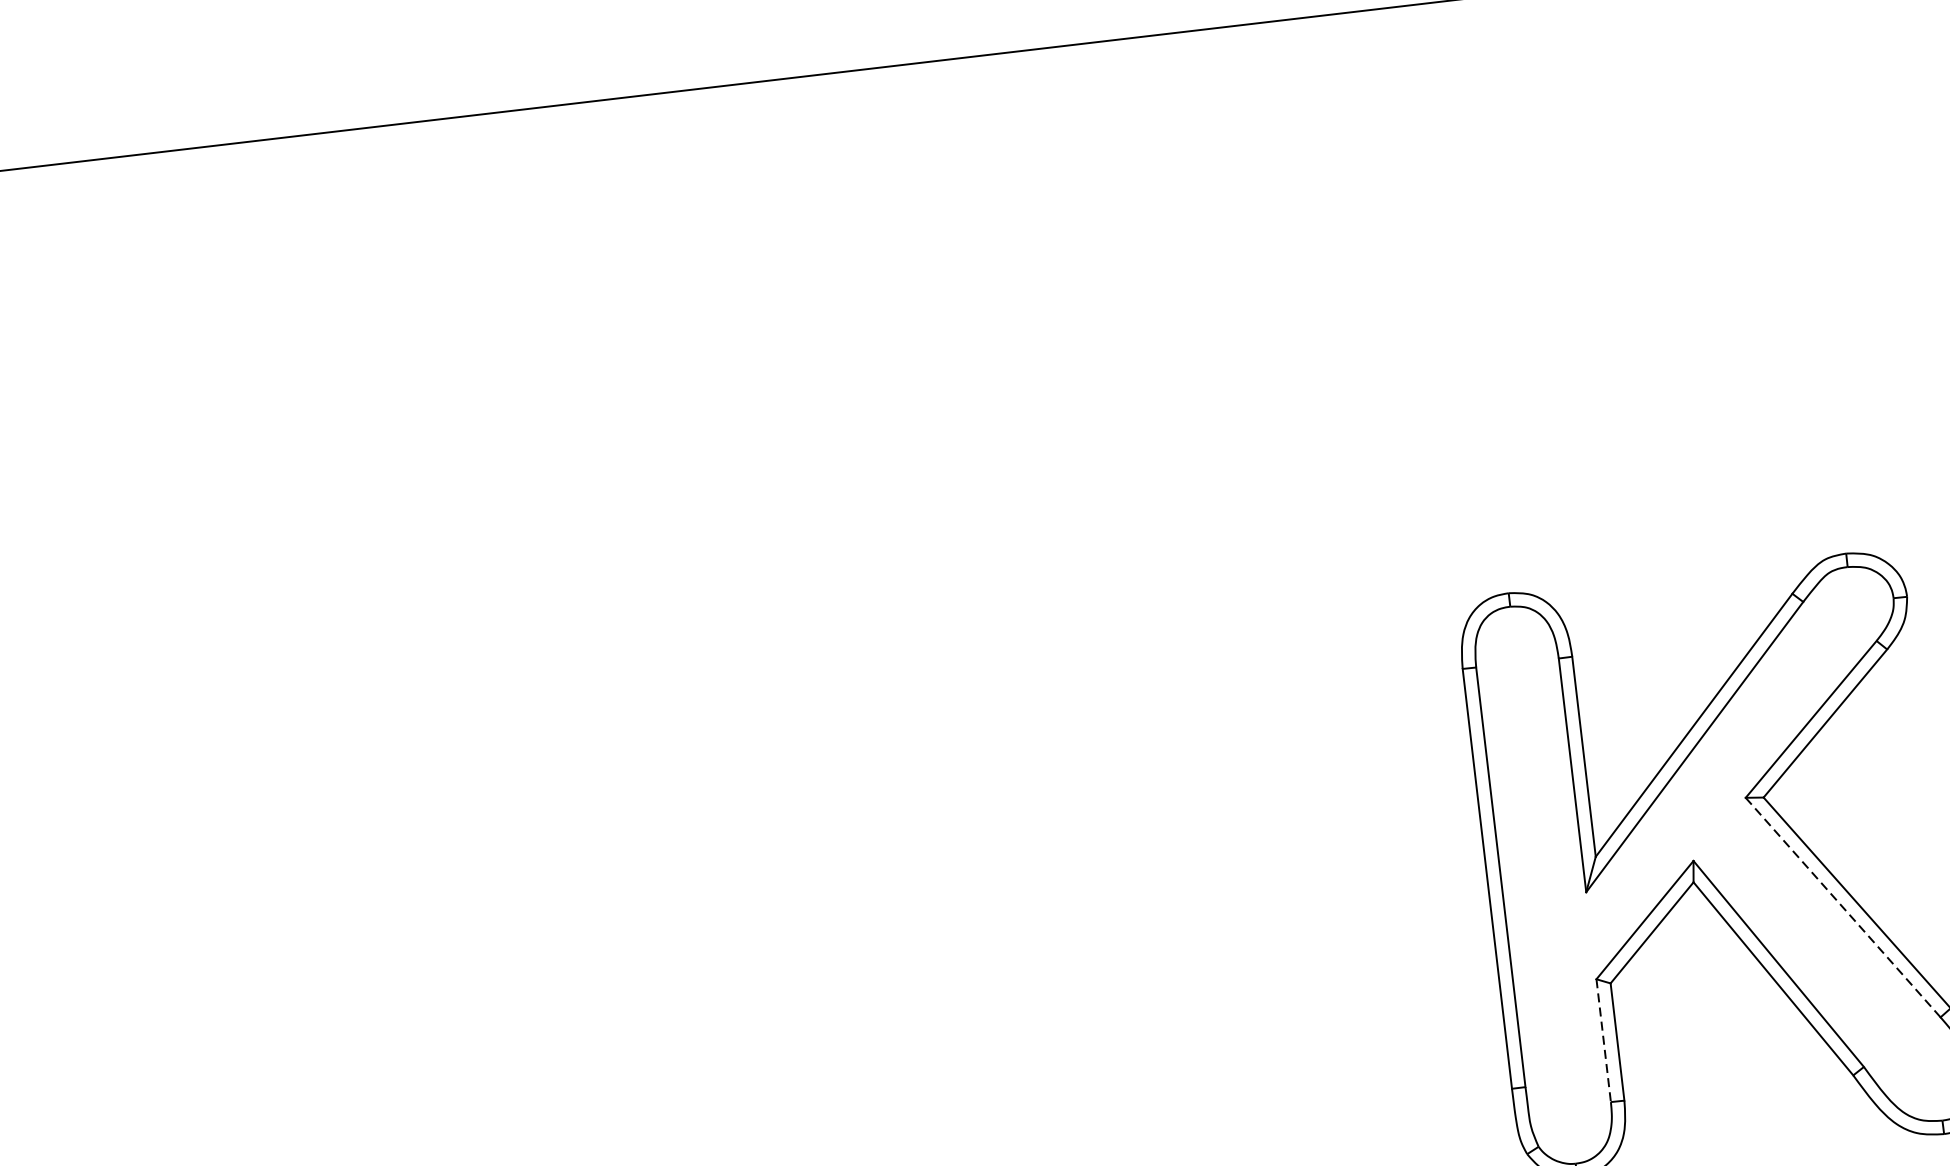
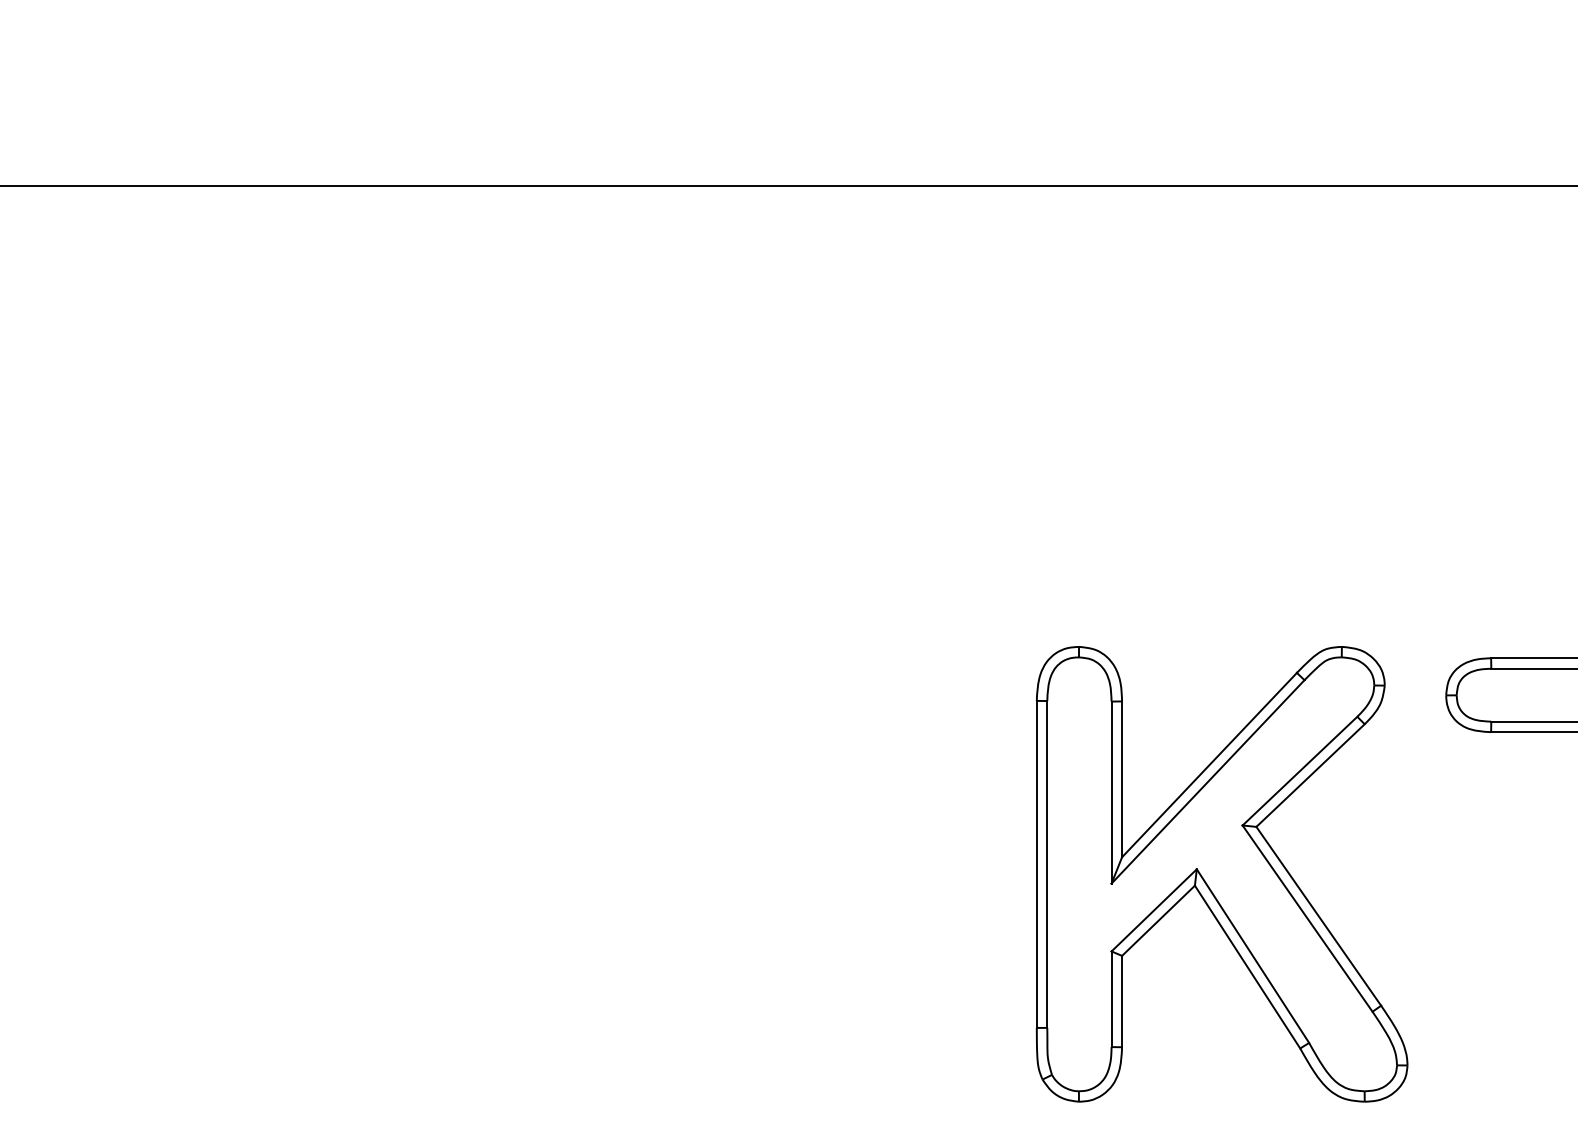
line: (1843, 907) -> (1307, 918), dashed -> solid
line: (1603, 1040) -> (1111, 999), dashed -> solid

